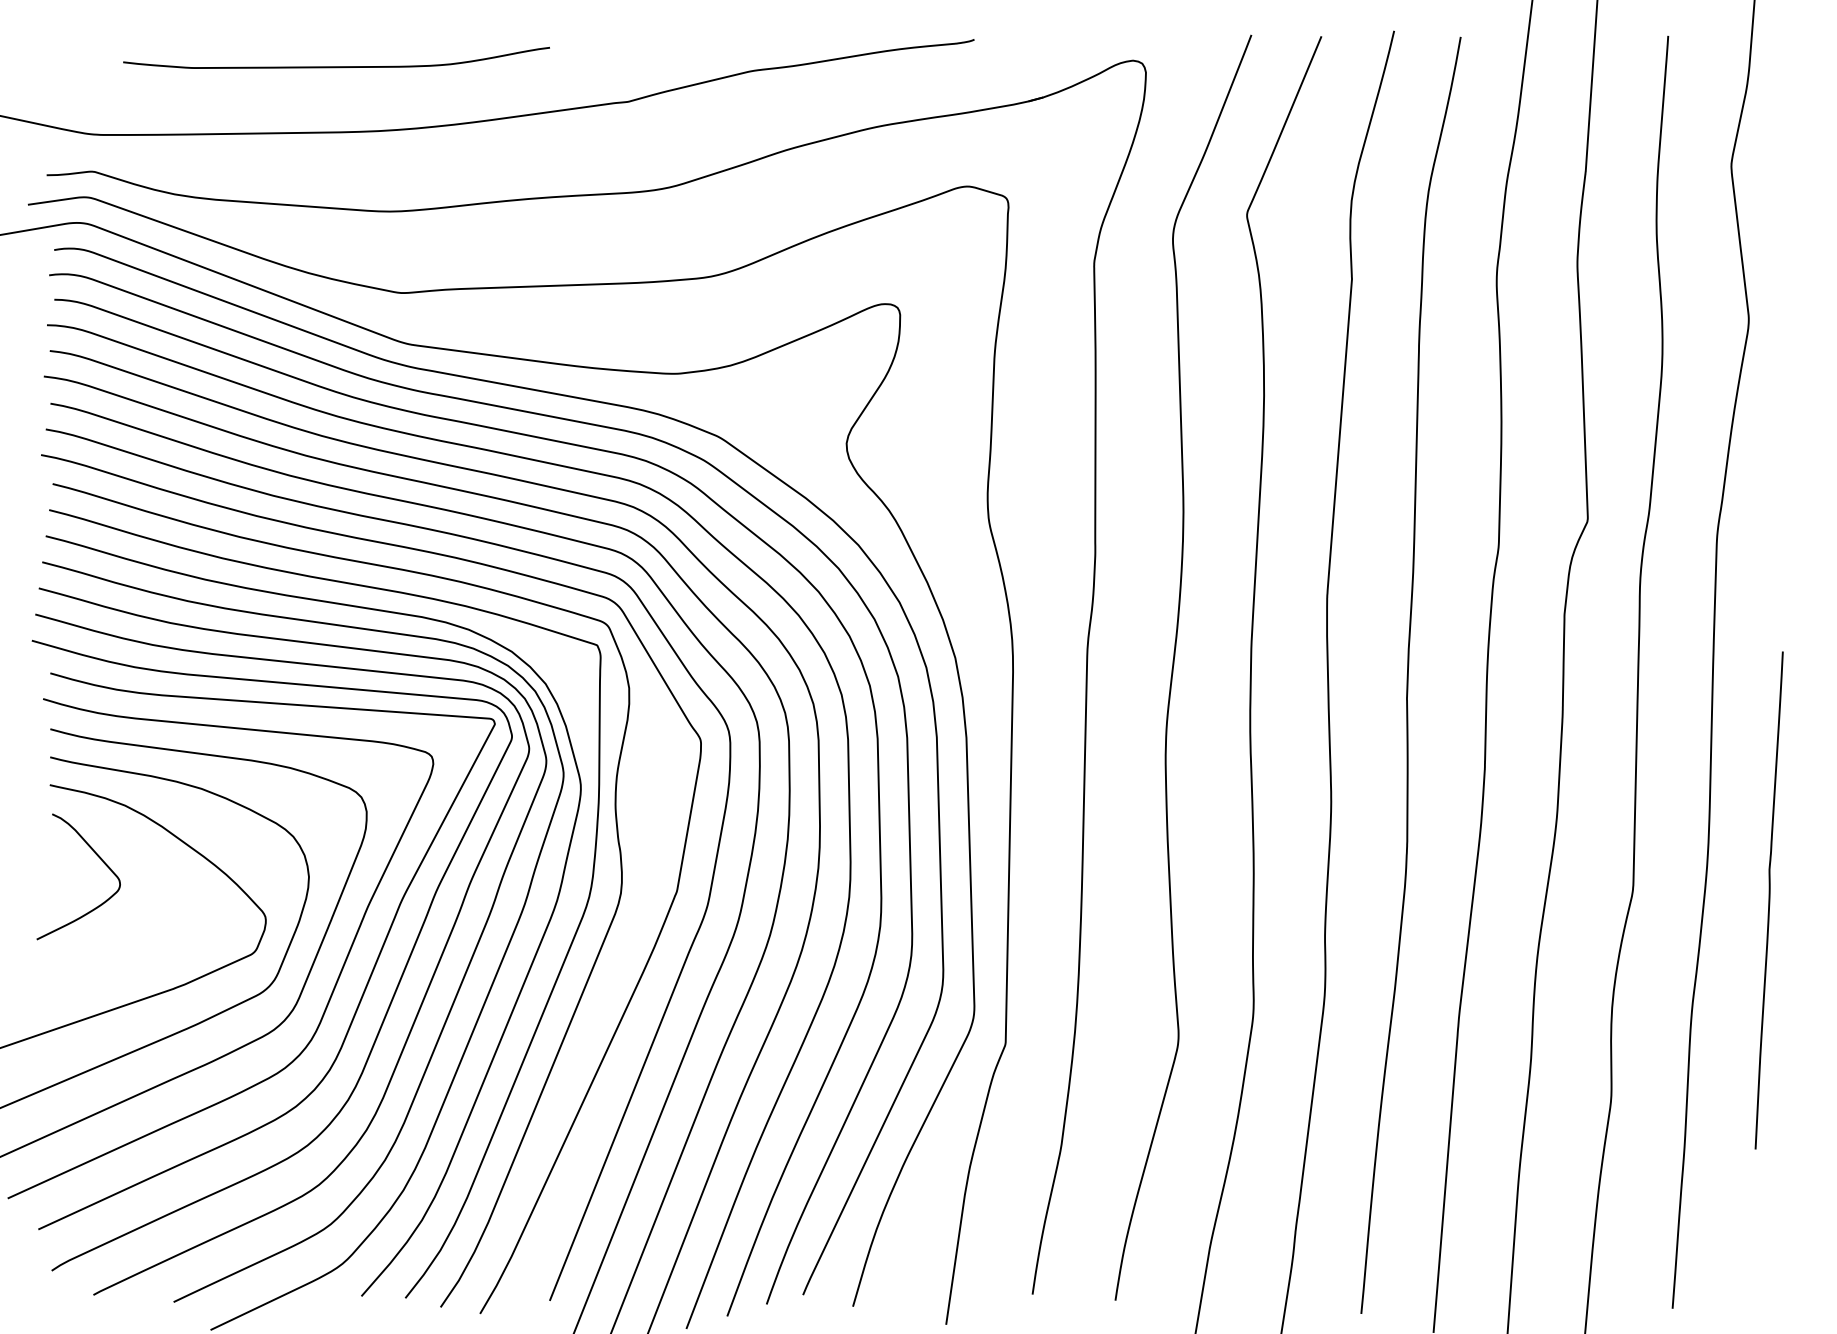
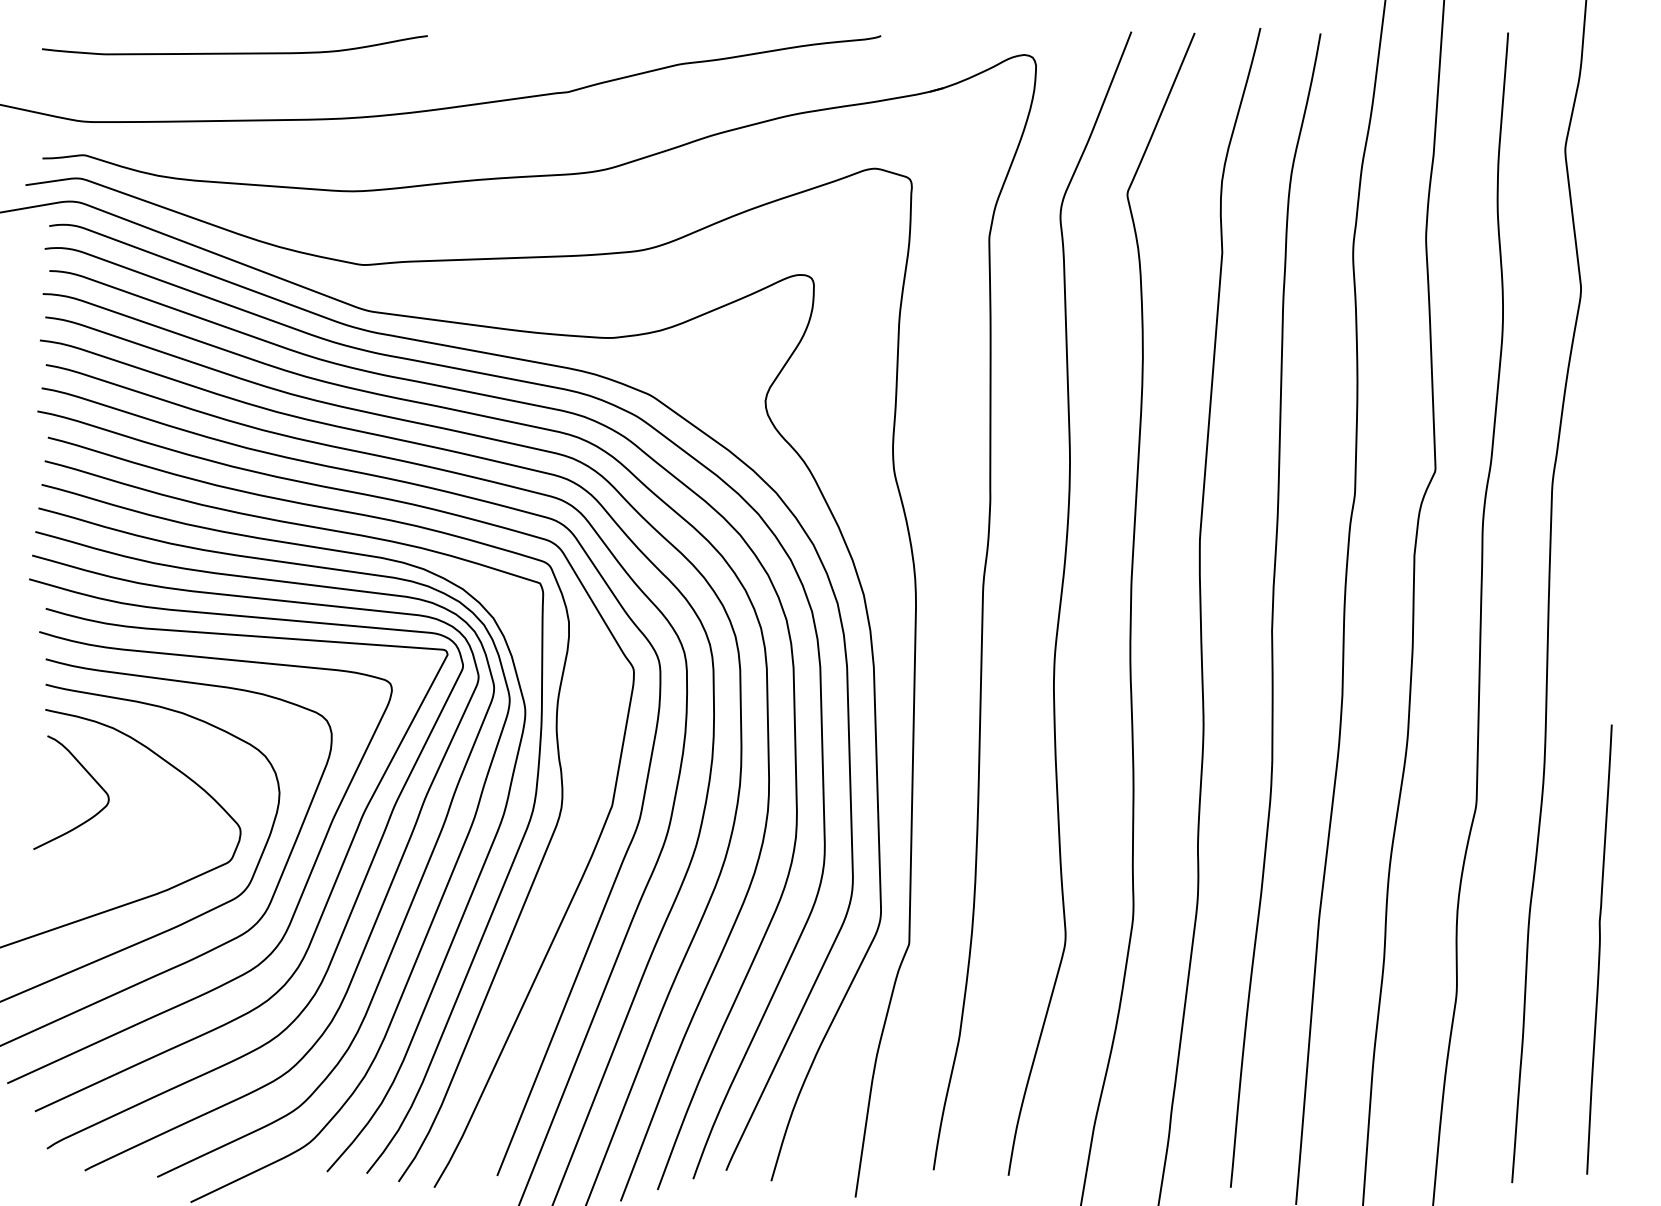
curve: (336, 66) -> (234, 52), moved
curve: (1768, 900) -> (1598, 949), moved

